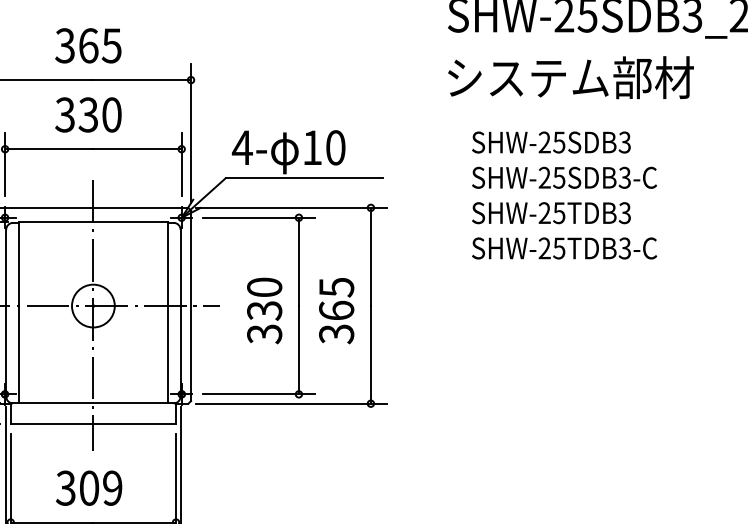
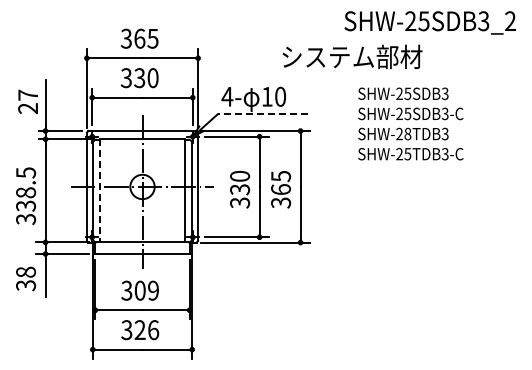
text: (570, 76) -> (352, 56), moved
line: (304, 178) -> (262, 114), solid -> dashed
text: (558, 212) -> (407, 133), SHW-25TDB3 -> SHW-28TDB3
line: (19, 312) -> (100, 190), solid -> dashed

